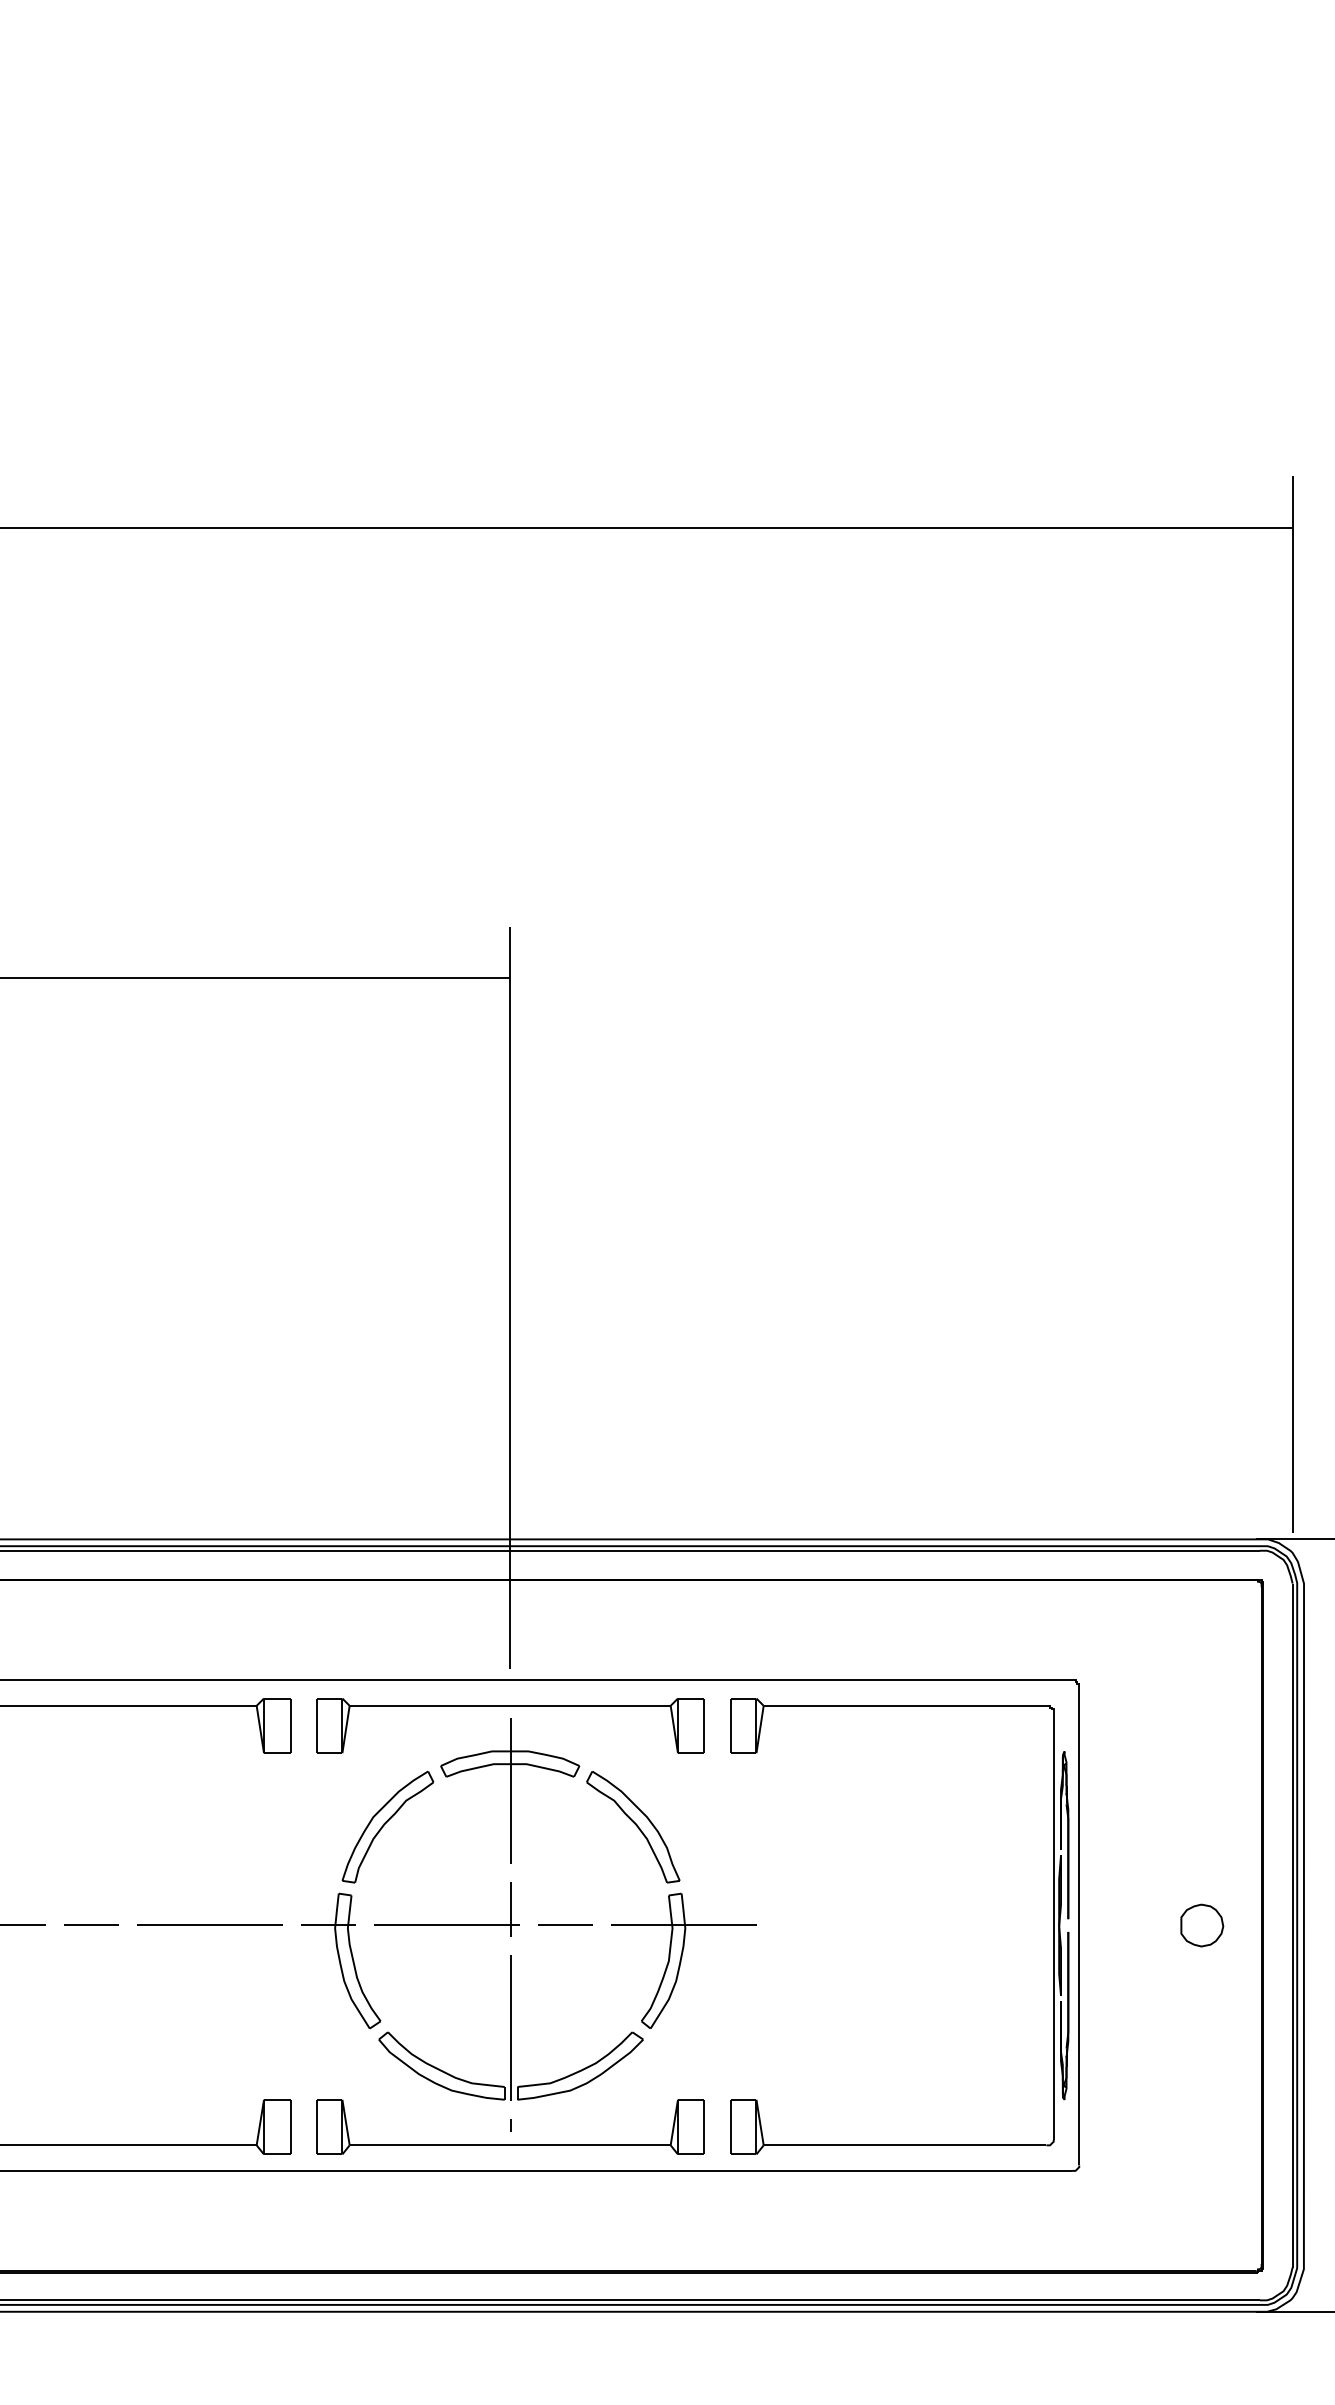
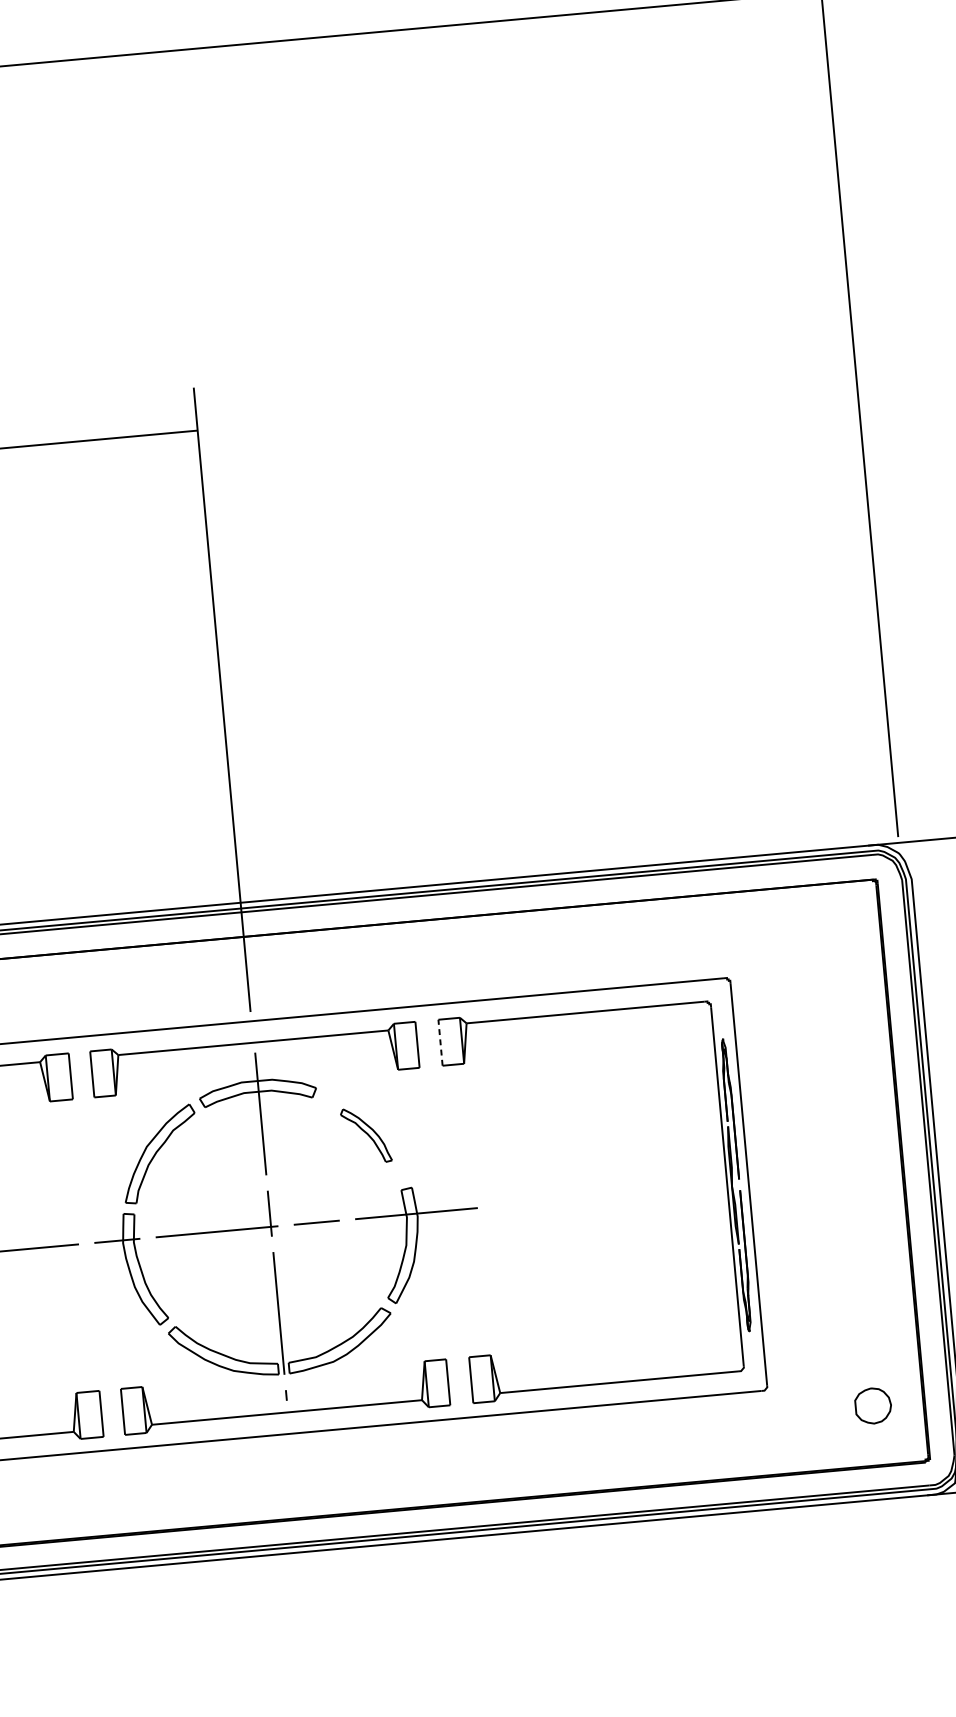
line: (730, 1725) -> (440, 1042), solid -> dashed
part: (633, 1827) -> (366, 1135), size x0.6
part: (1202, 1925) -> (873, 1405), moved

